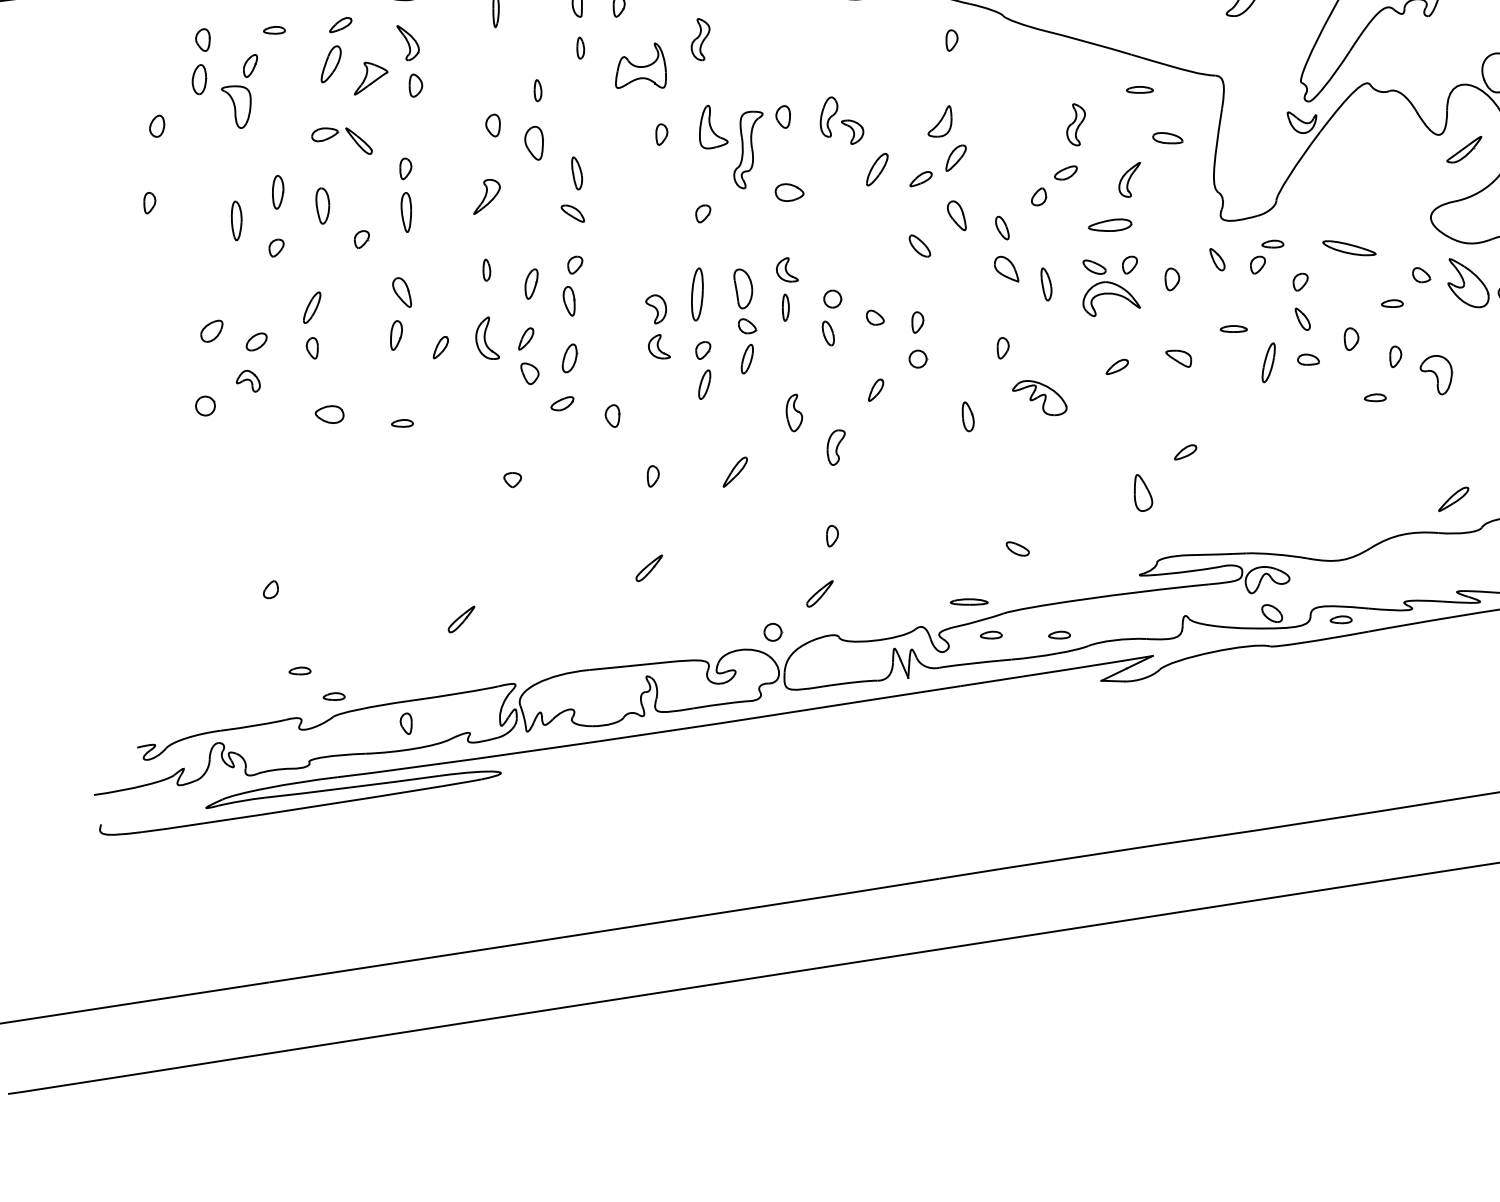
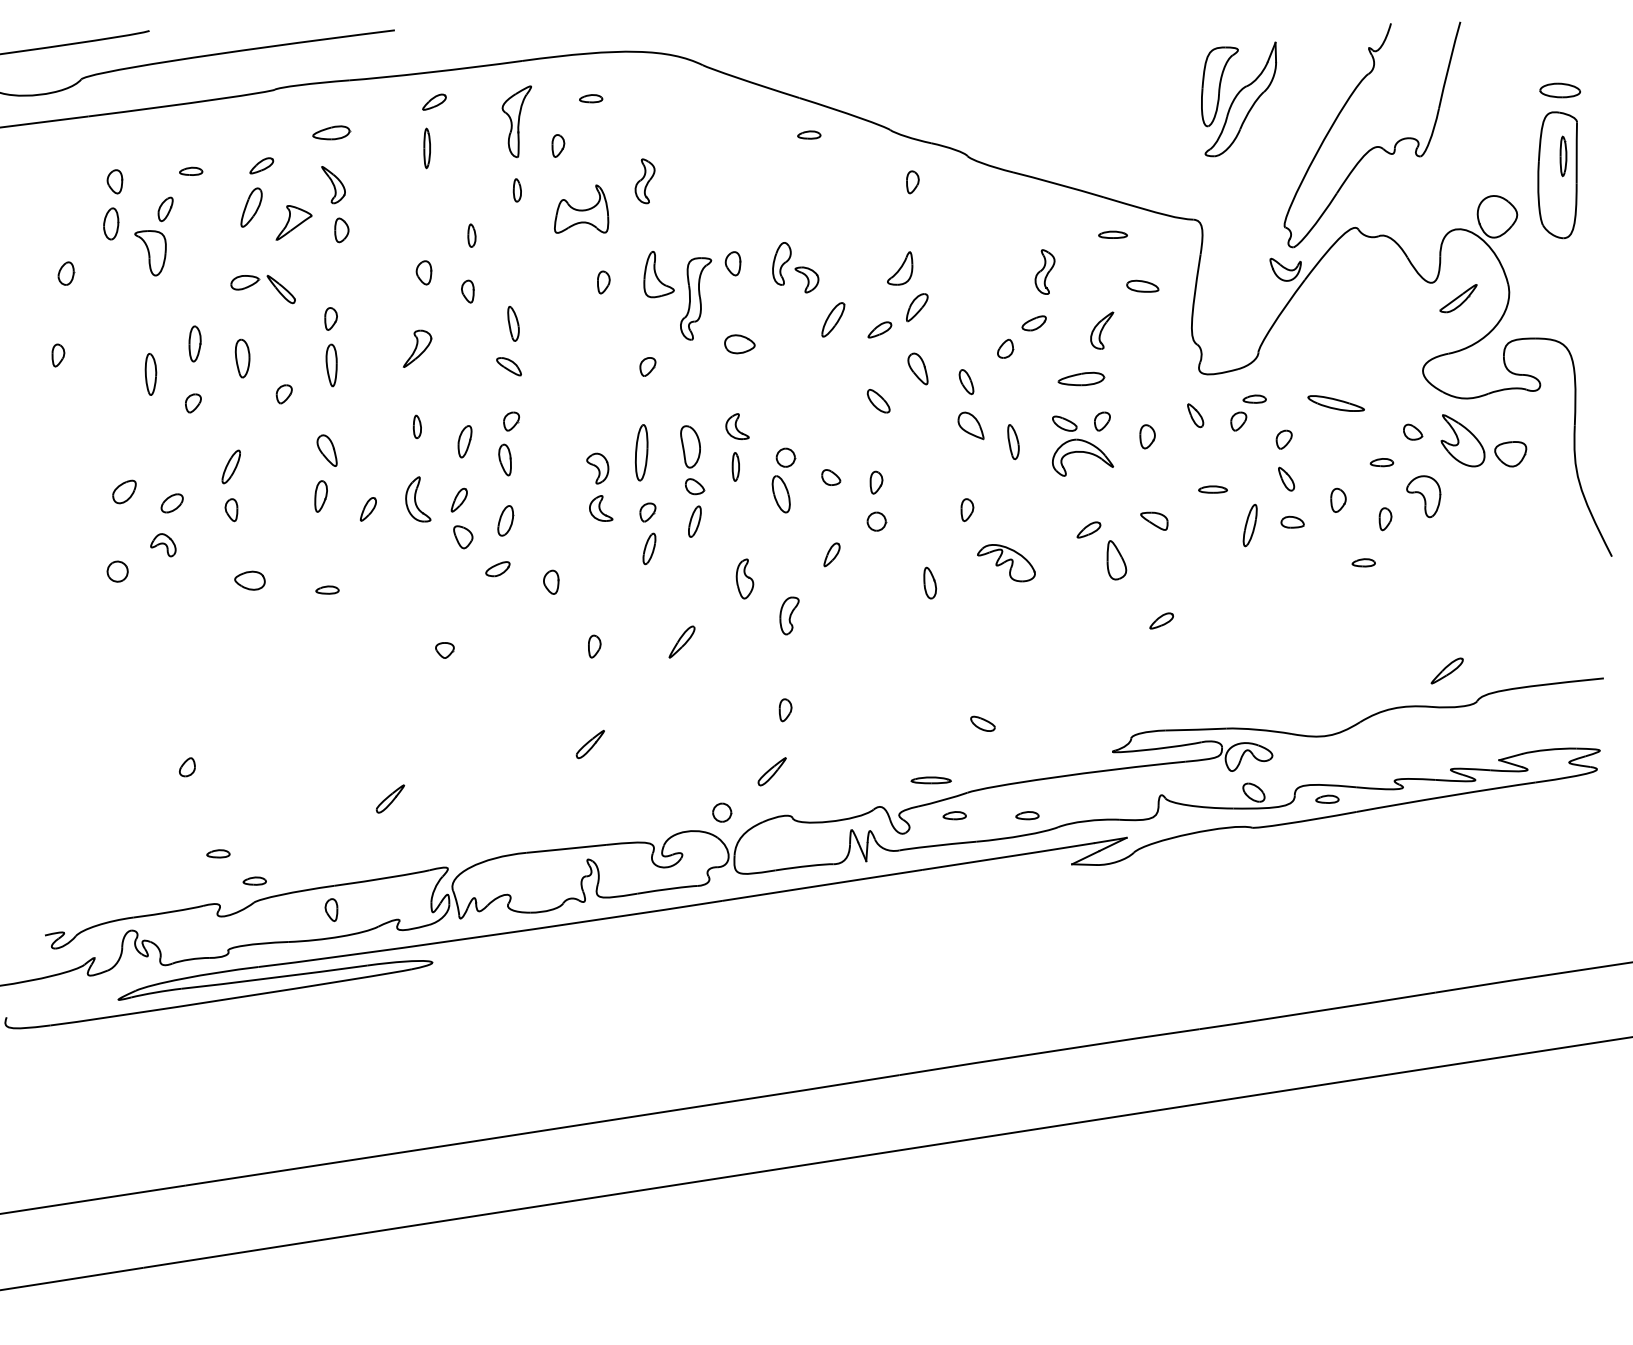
part: (533, 143) -> (467, 291), size x0.62
part: (827, 333) -> (780, 494), size x1.43
part: (1436, 374) -> (1423, 496), moved
part: (1143, 493) -> (1116, 560), moved

